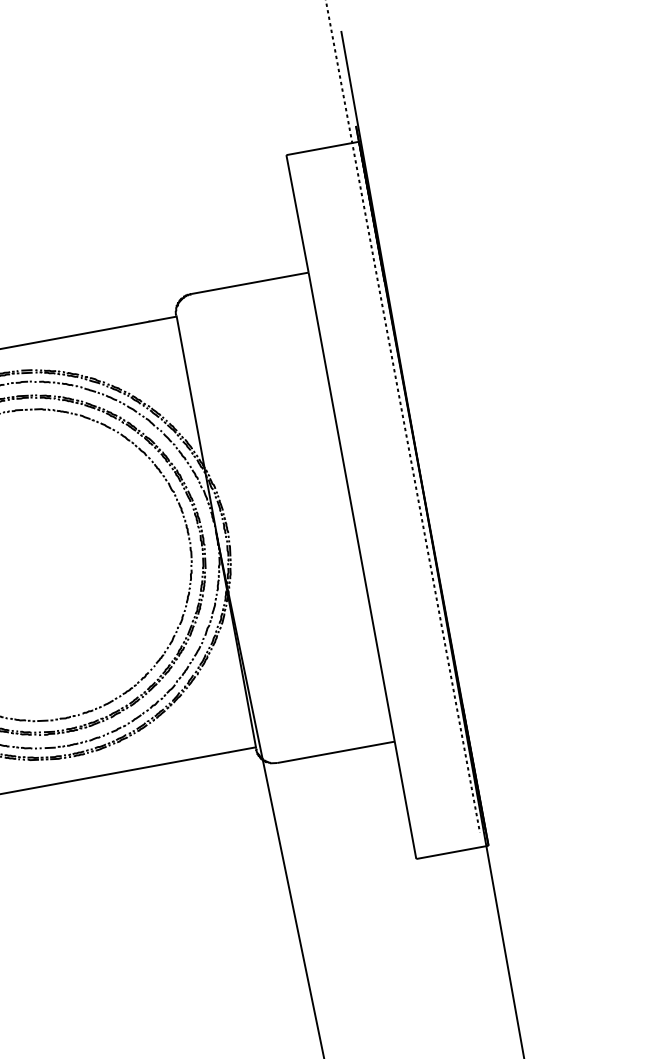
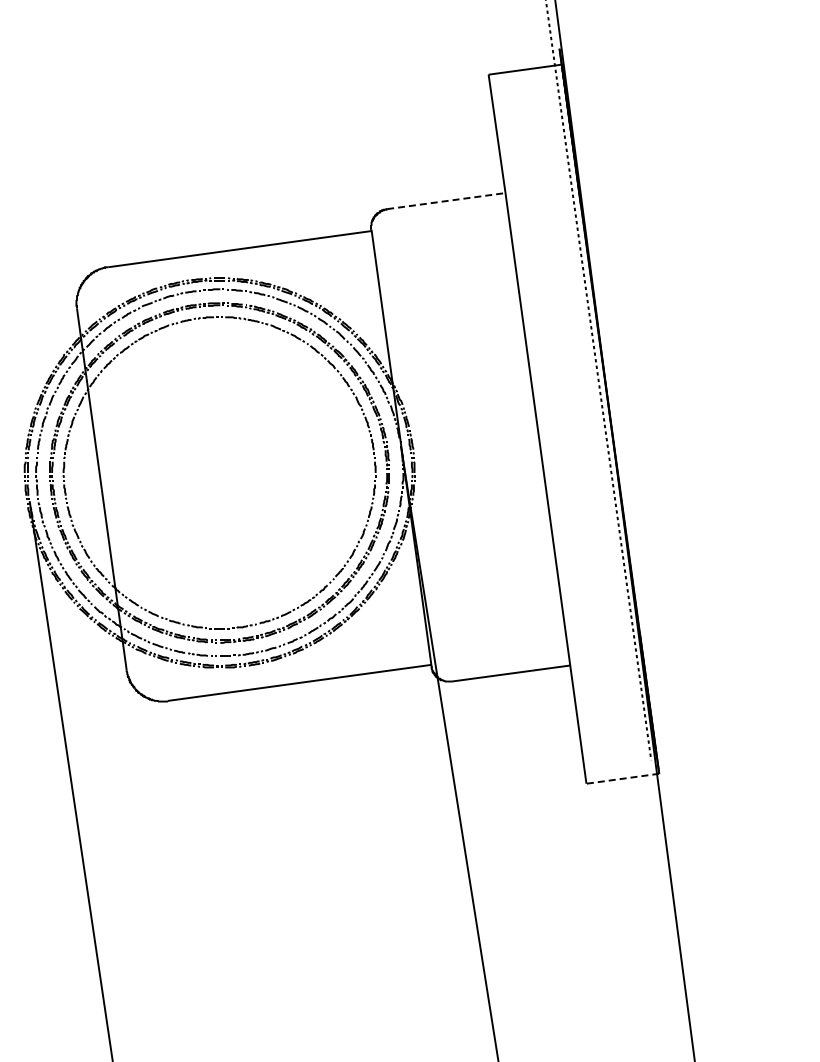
line: (250, 283) -> (446, 201), solid -> dashed
line: (452, 852) -> (622, 778), solid -> dashed

